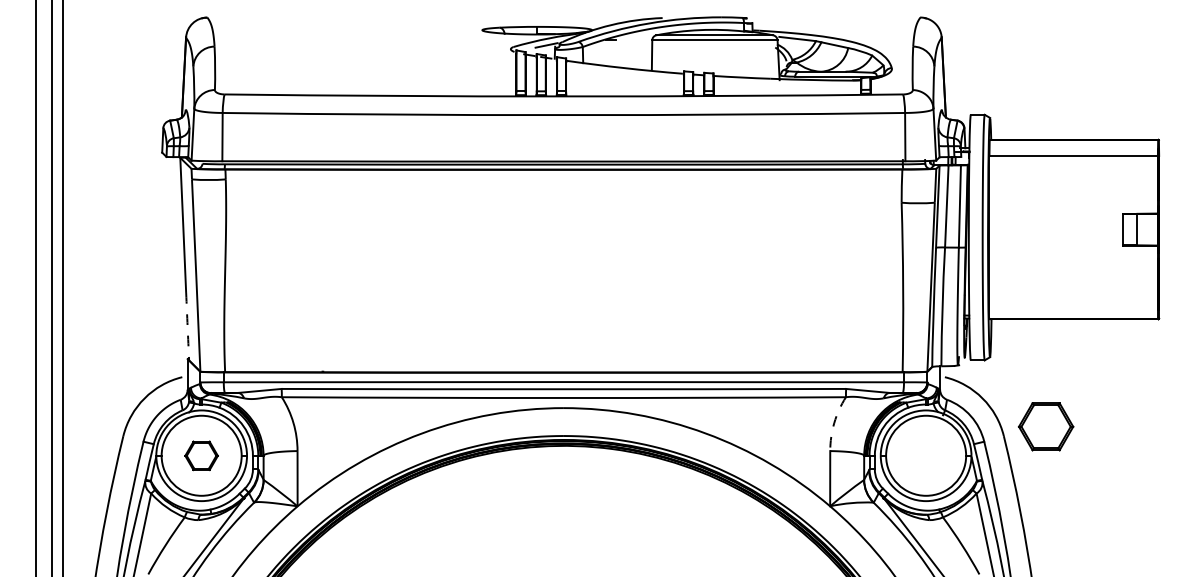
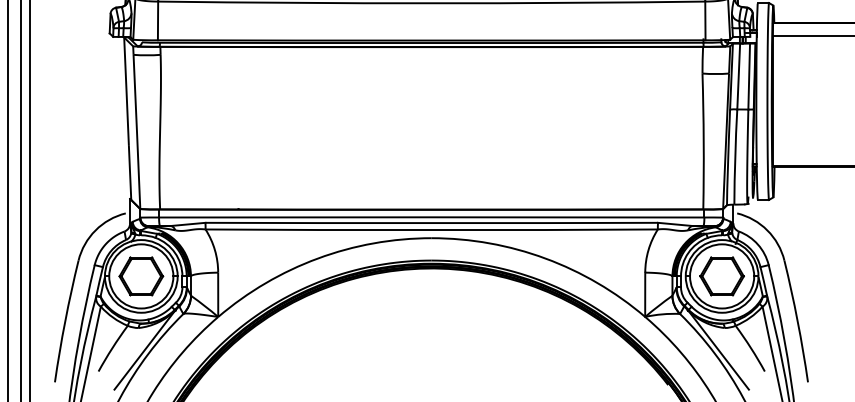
arc: (187, 326) -> (129, 172), dashed -> solid
arc: (834, 423) -> (648, 250), dashed -> solid
part: (1045, 426) -> (721, 276), moved
part: (201, 455) -> (141, 276), size x1.67

